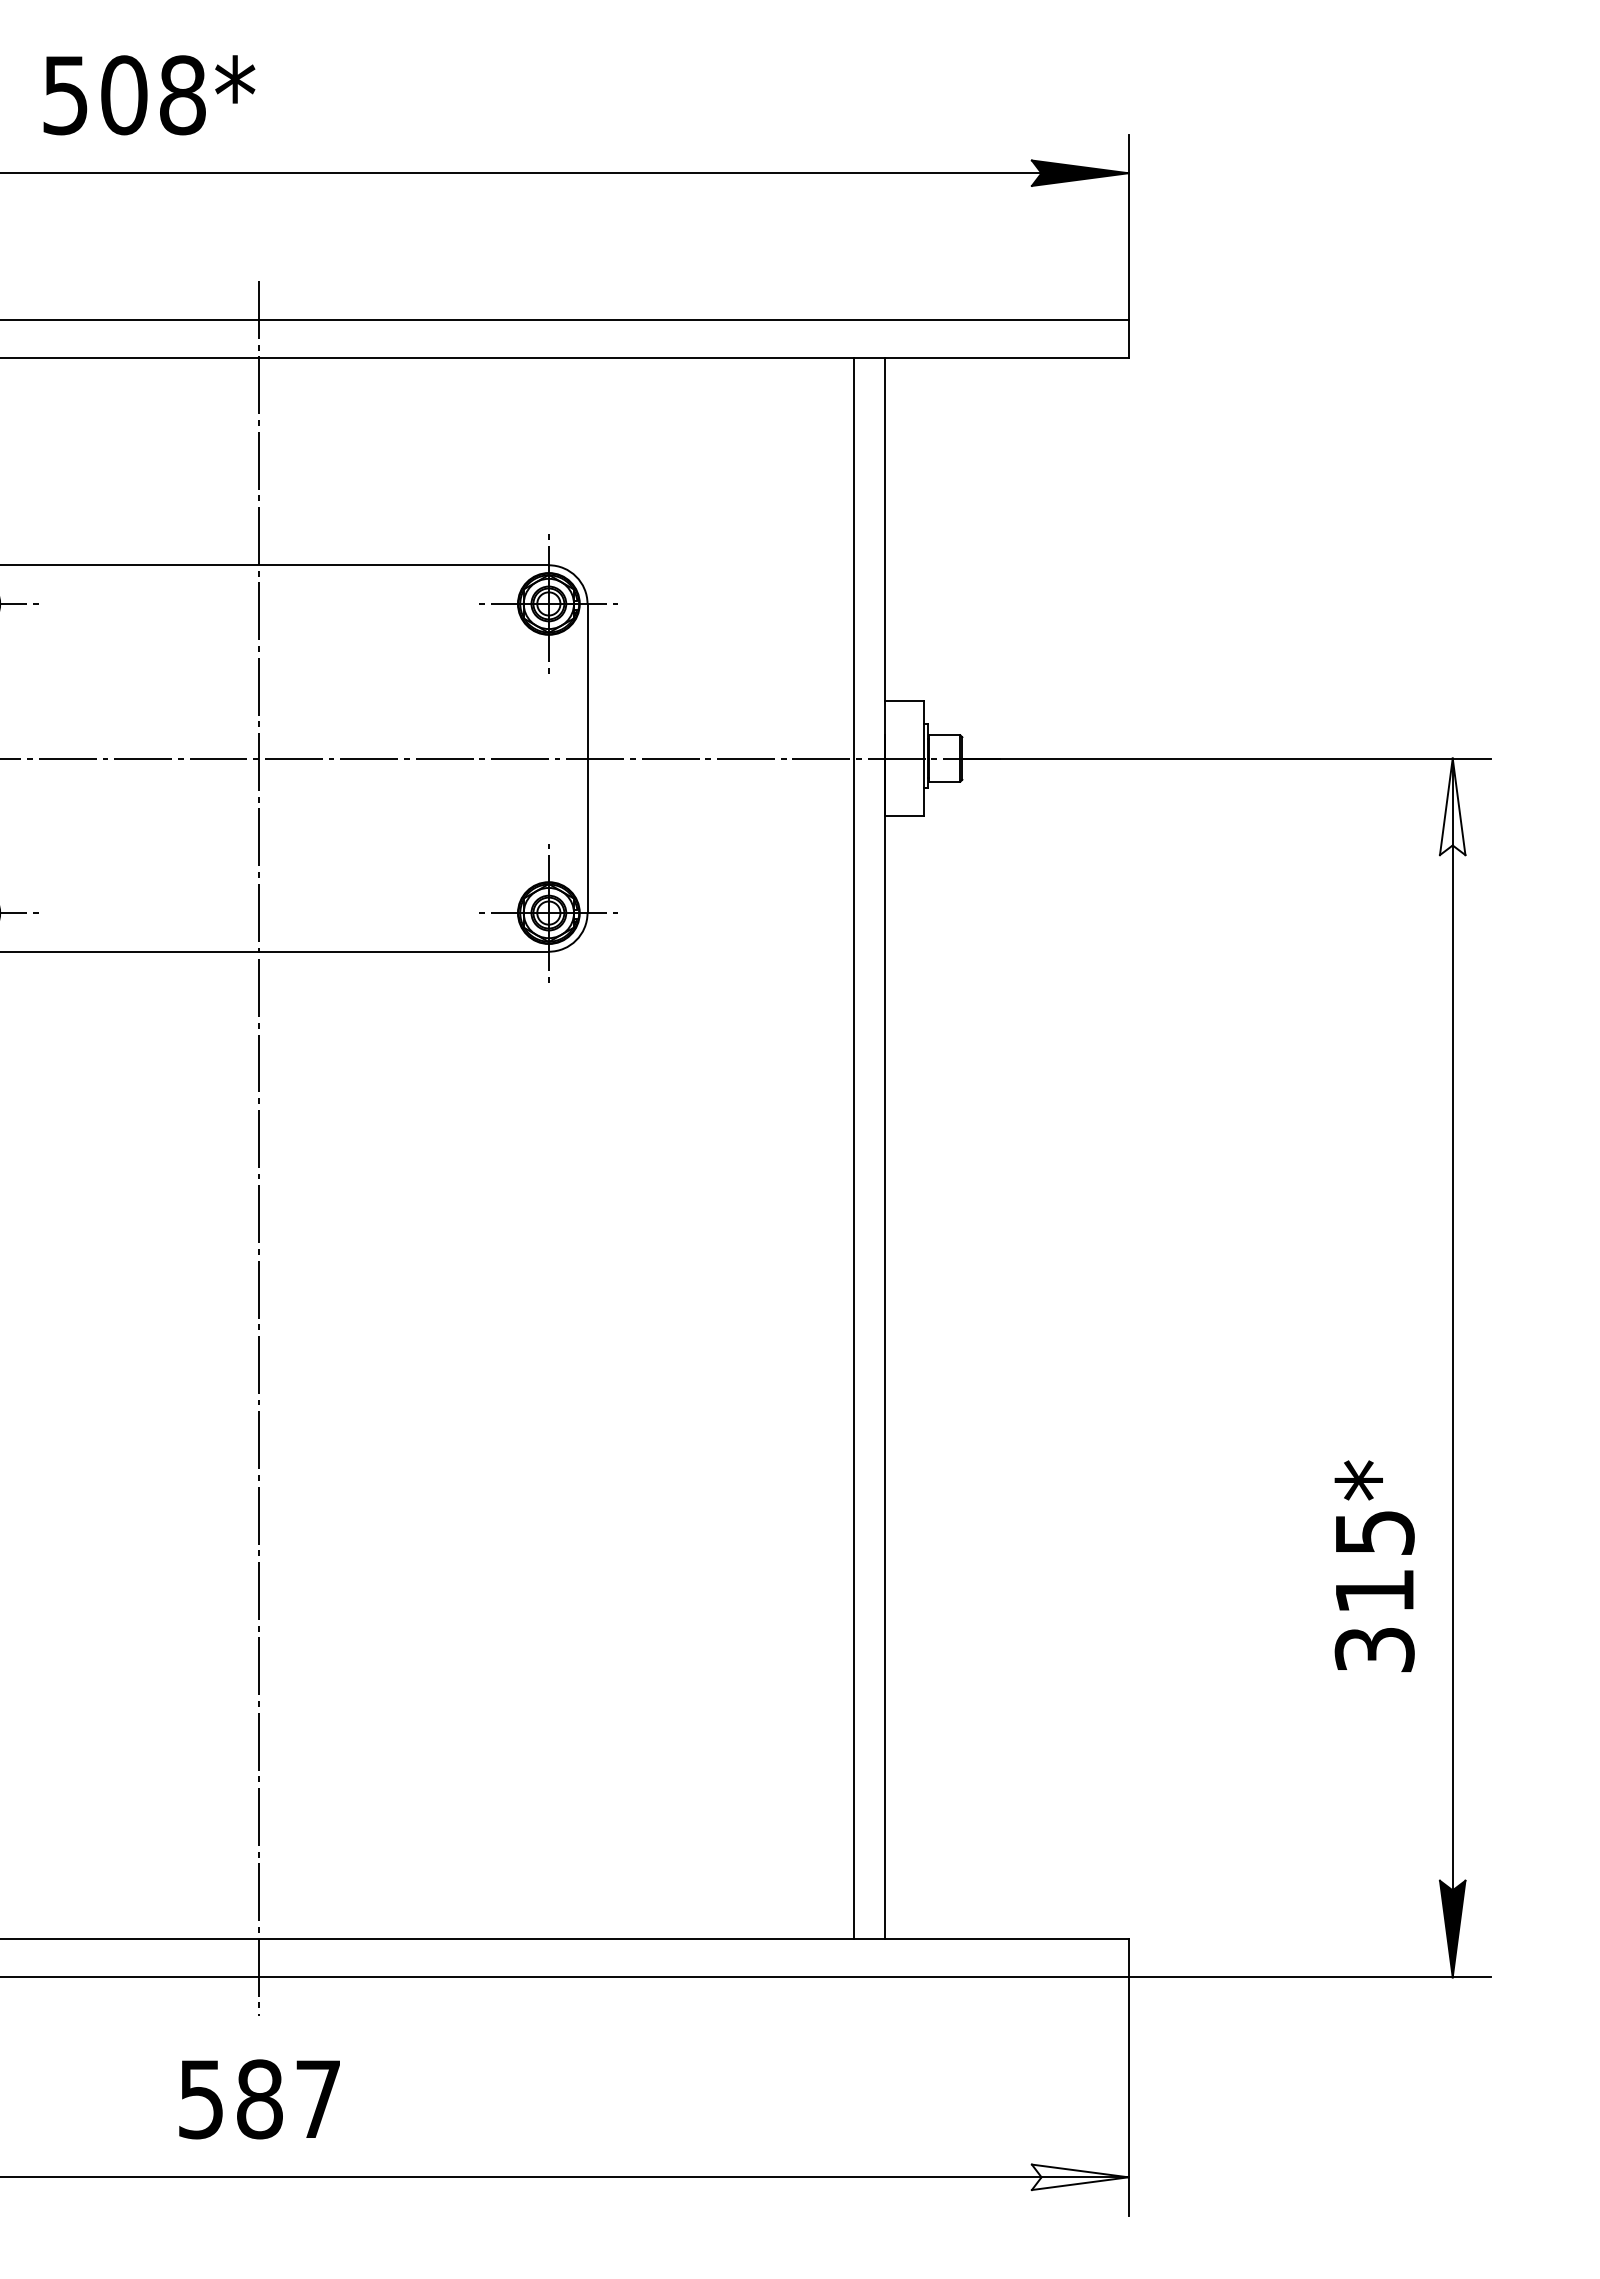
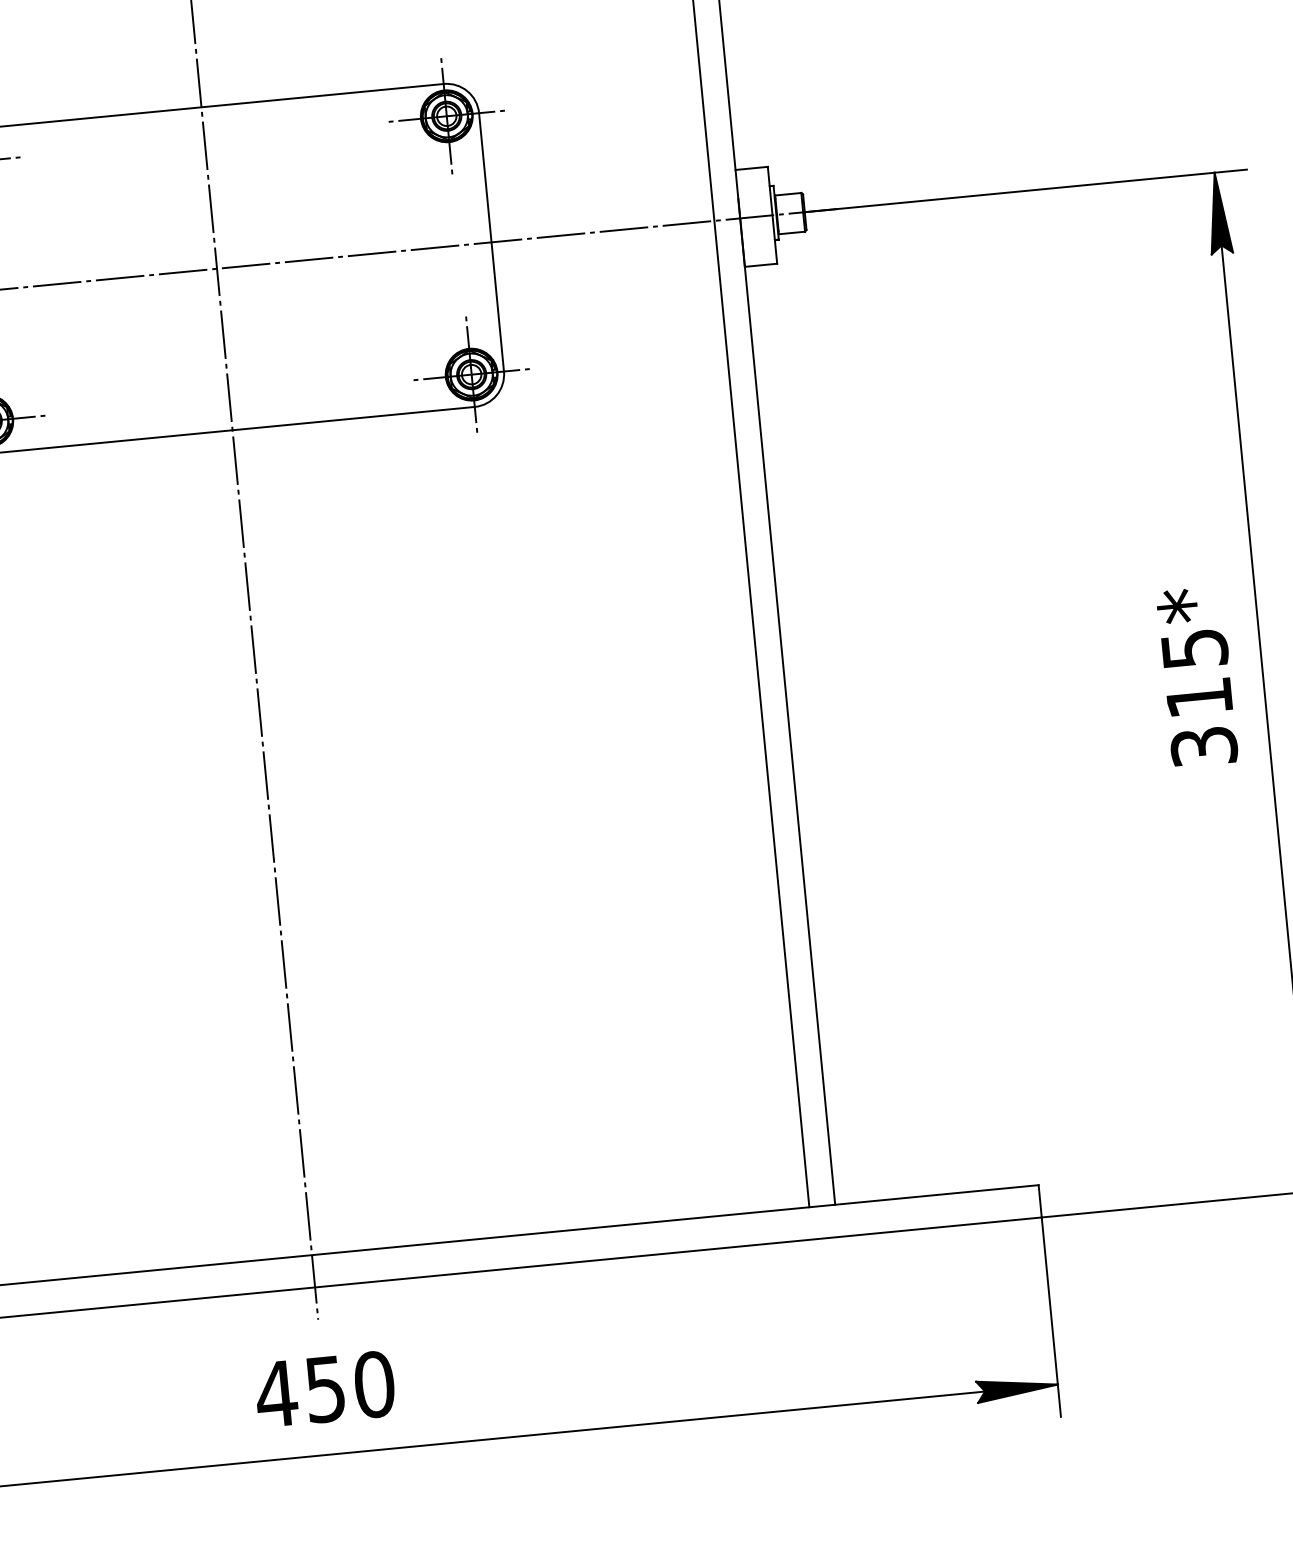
fill: (1452, 806) -> (1218, 212), added
text: (1374, 1565) -> (1197, 676), moved
text: (258, 2099) -> (324, 1389), 587 -> 450
fill: (1079, 2177) -> (1016, 1388), added

